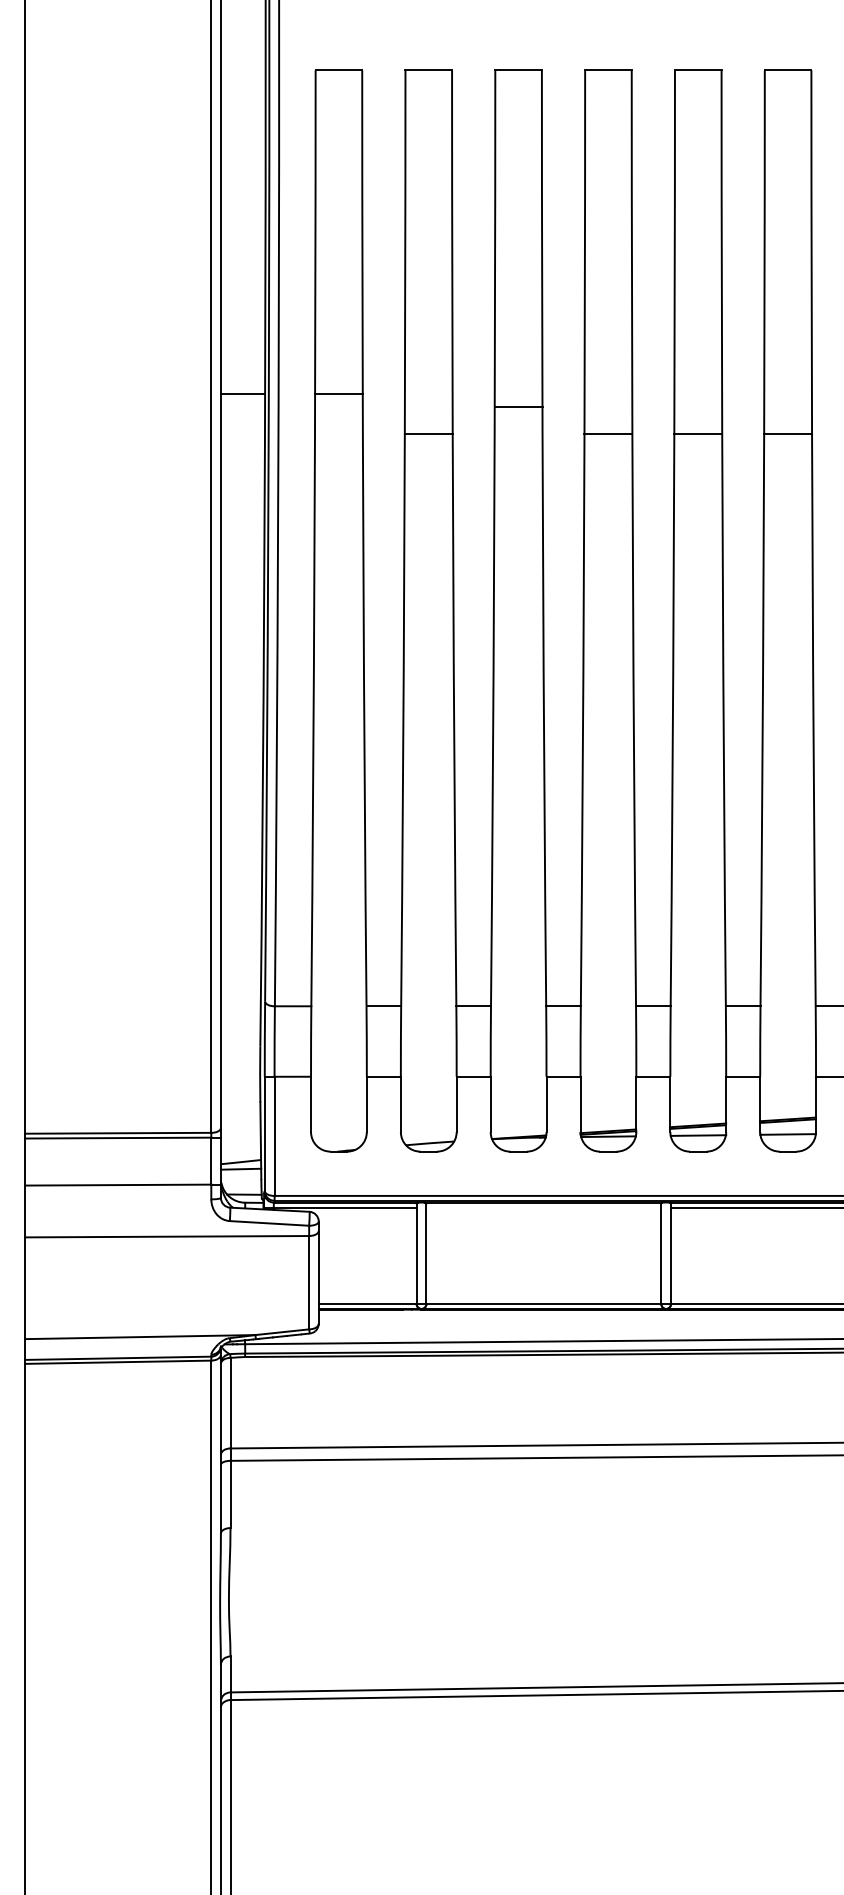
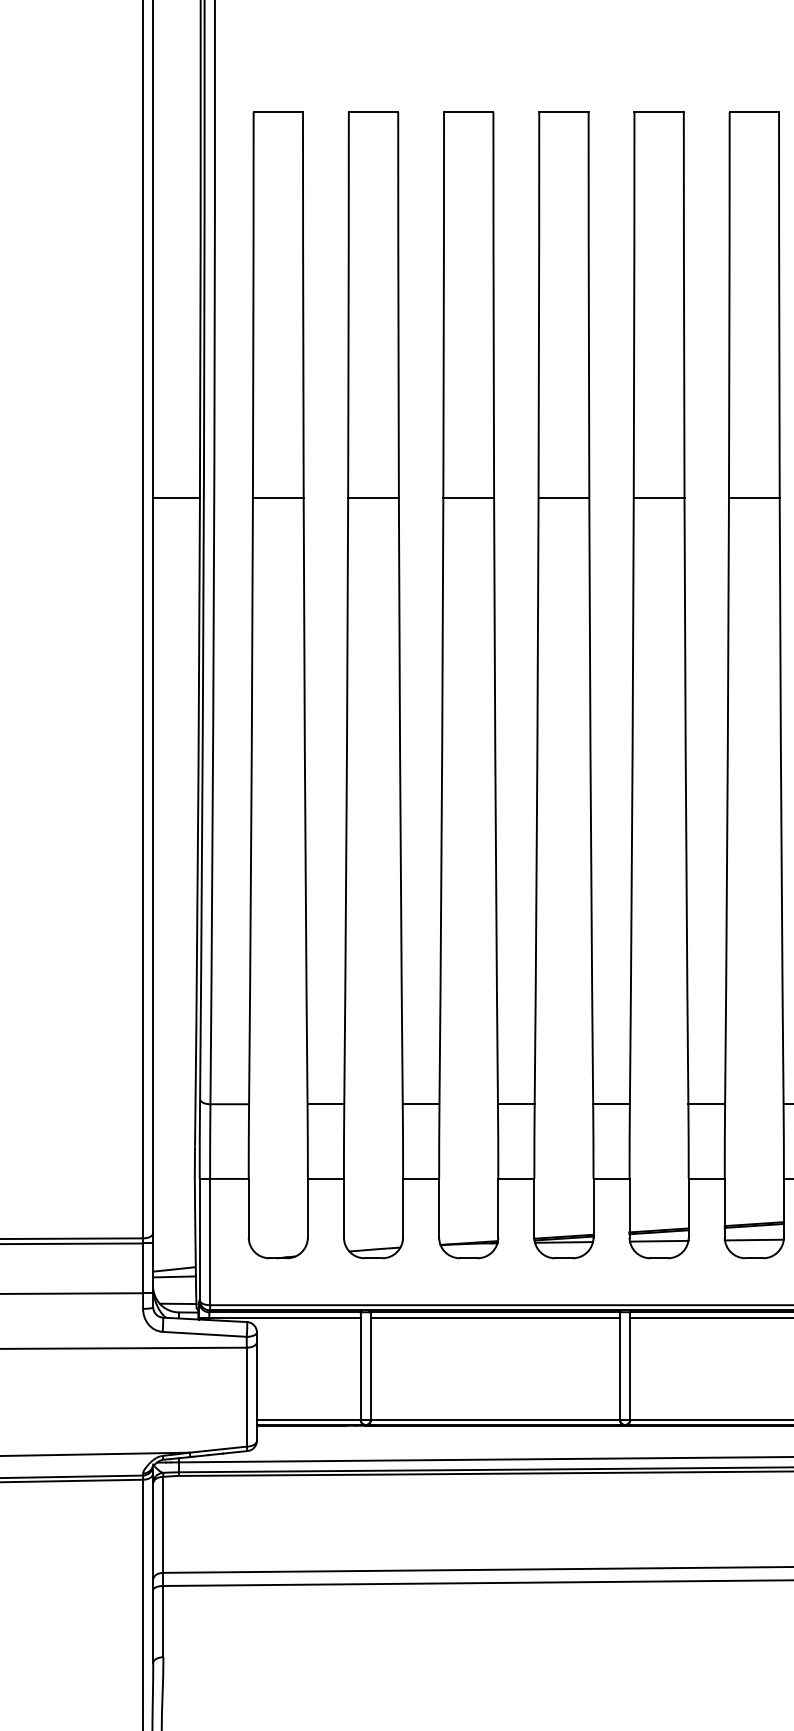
line: (242, 393) -> (176, 497), moved
line: (338, 393) -> (277, 497), moved
line: (518, 406) -> (468, 497), moved
line: (543, 1207) -> (495, 1317), added

